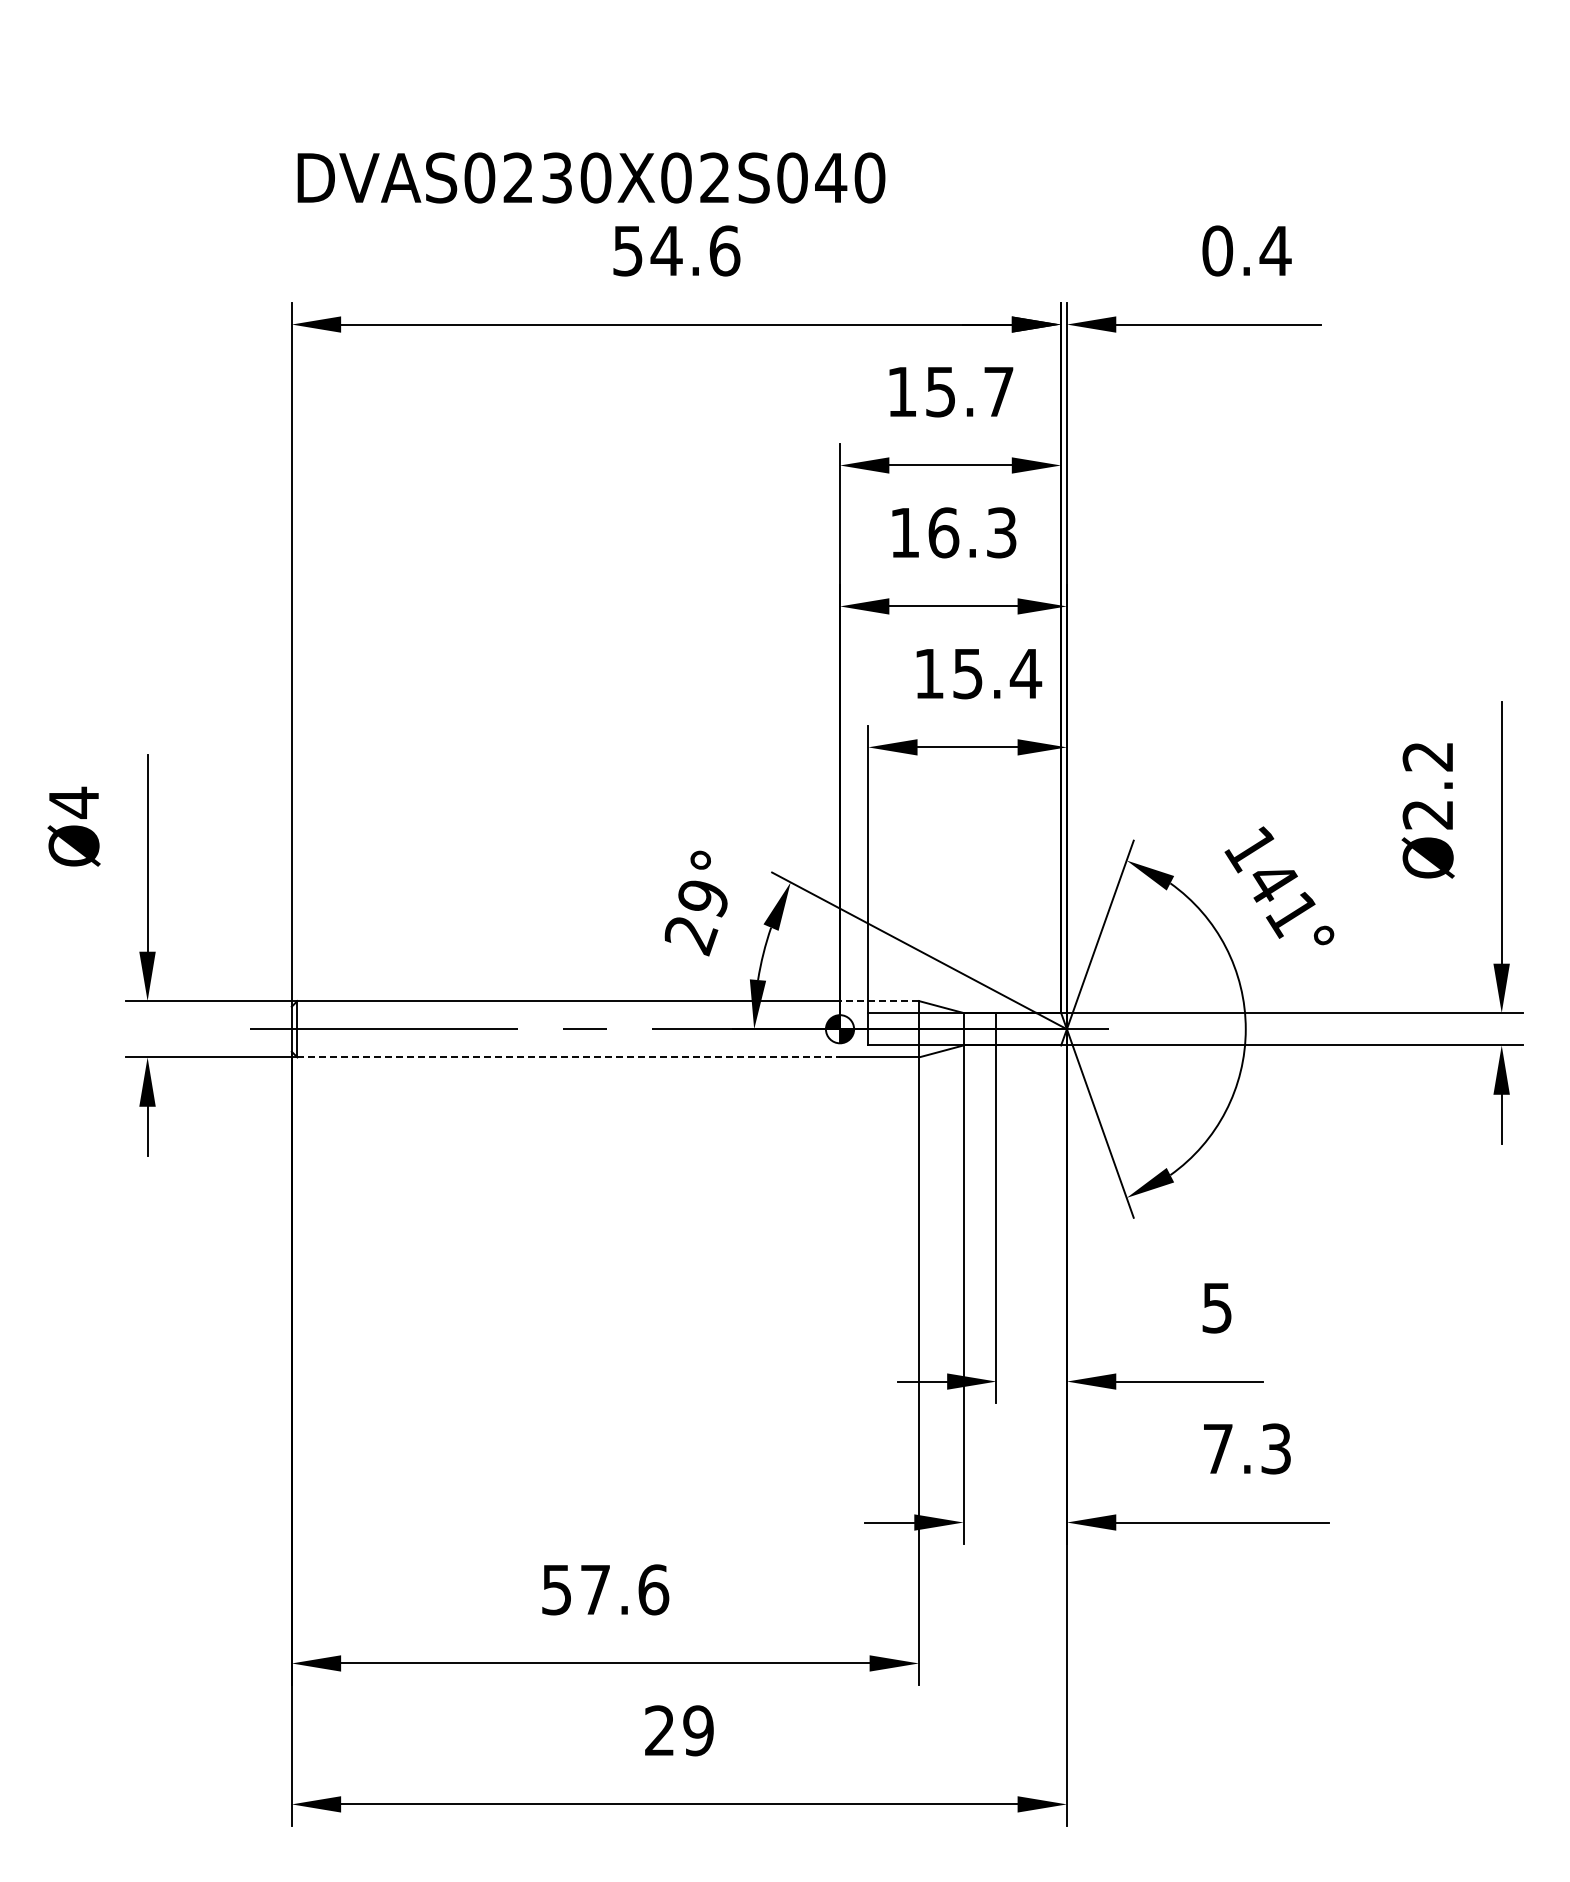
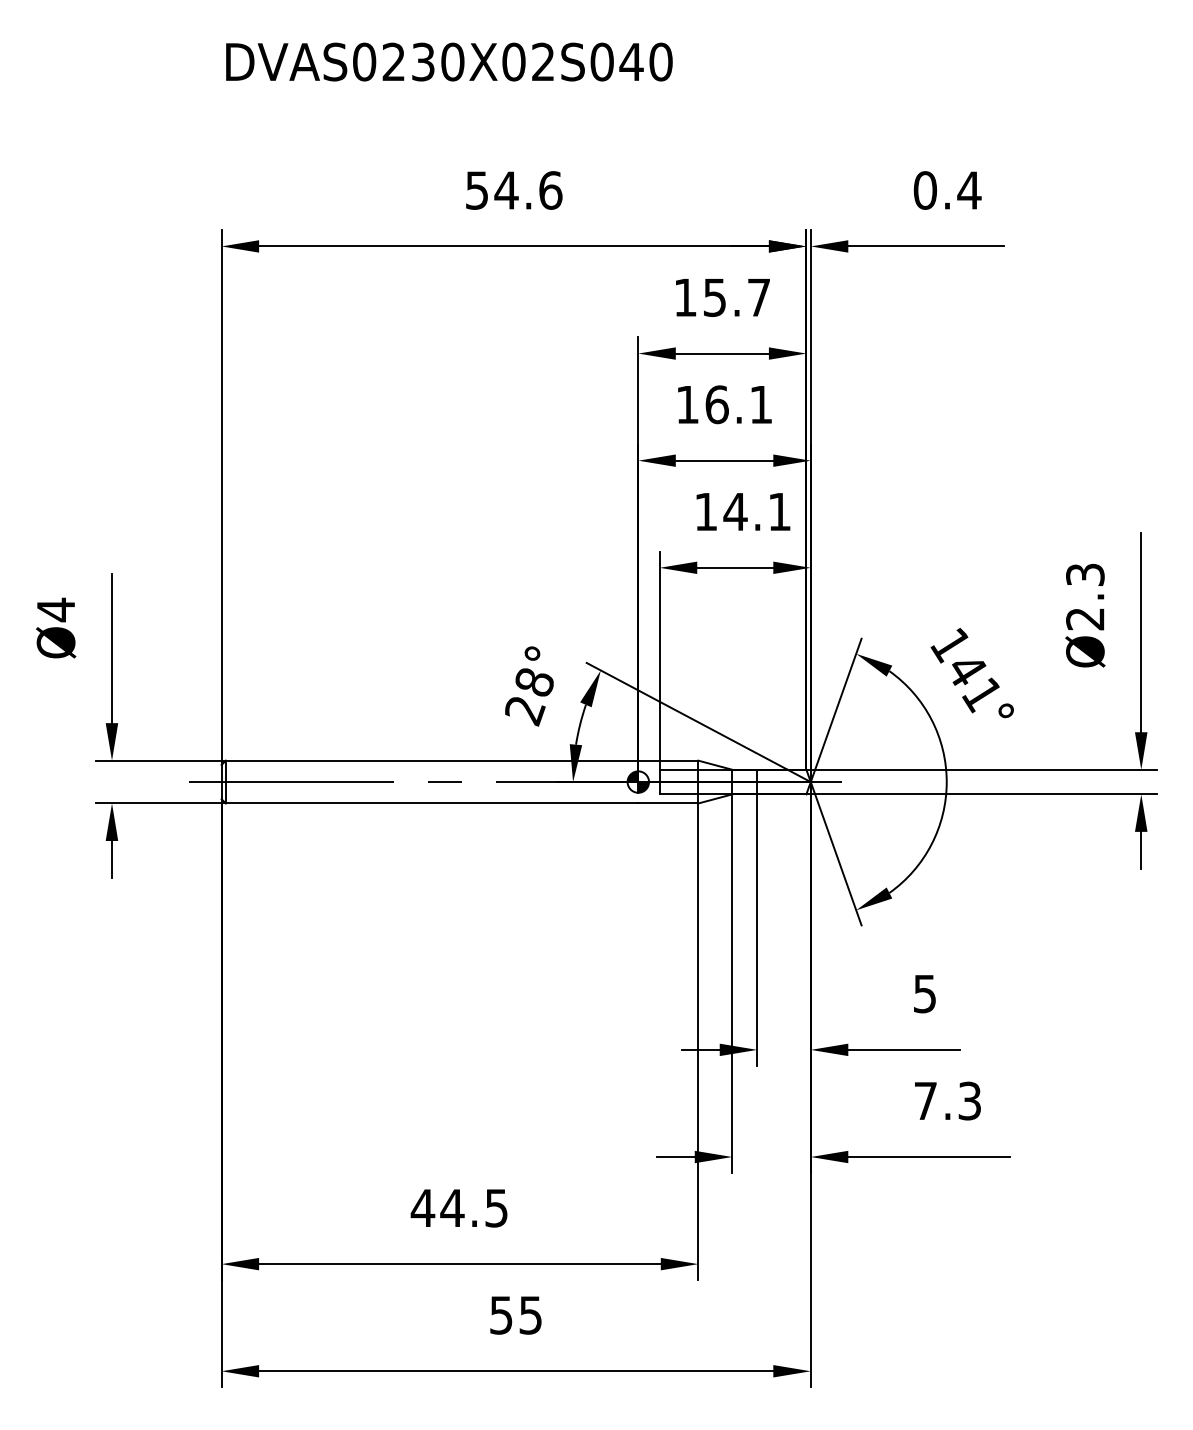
text: (591, 177) -> (449, 61), moved
text: (1001, 532) -> (761, 404), 16.3 -> 16.1
text: (996, 674) -> (757, 512), 15.4 -> 14.1
text: (1427, 756) -> (1084, 574), Ø2.2 -> Ø2.3
text: (703, 898) -> (534, 682), 29° -> 28°
line: (878, 1001) -> (667, 760), dashed -> solid
line: (569, 1057) -> (432, 803), dashed -> solid
text: (604, 1589) -> (459, 1207), 57.6 -> 44.5
text: (679, 1730) -> (516, 1315), 29 -> 55

